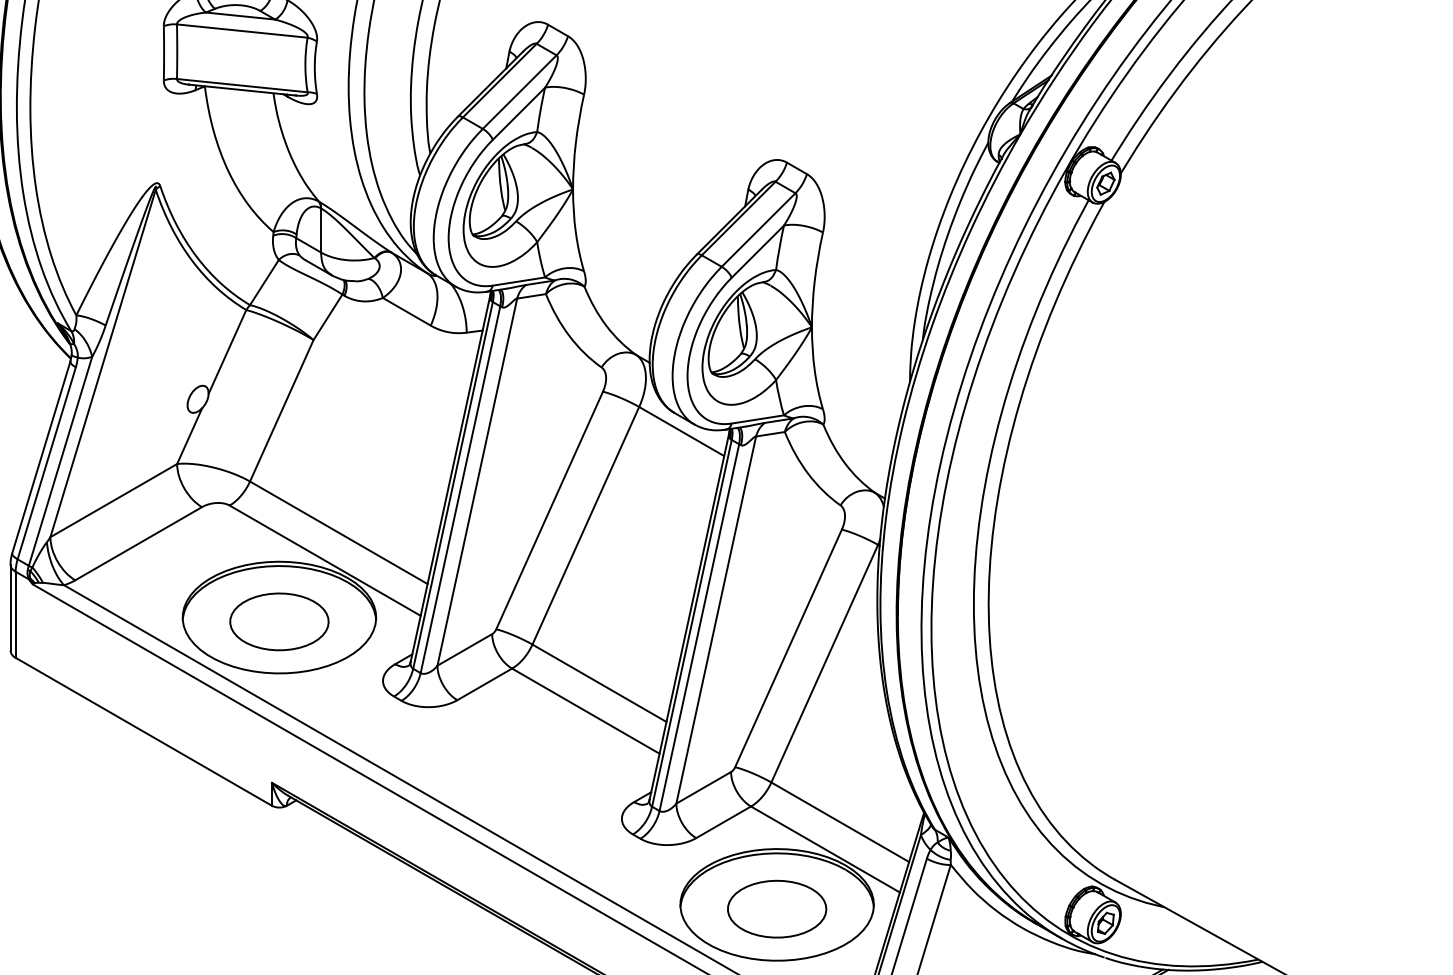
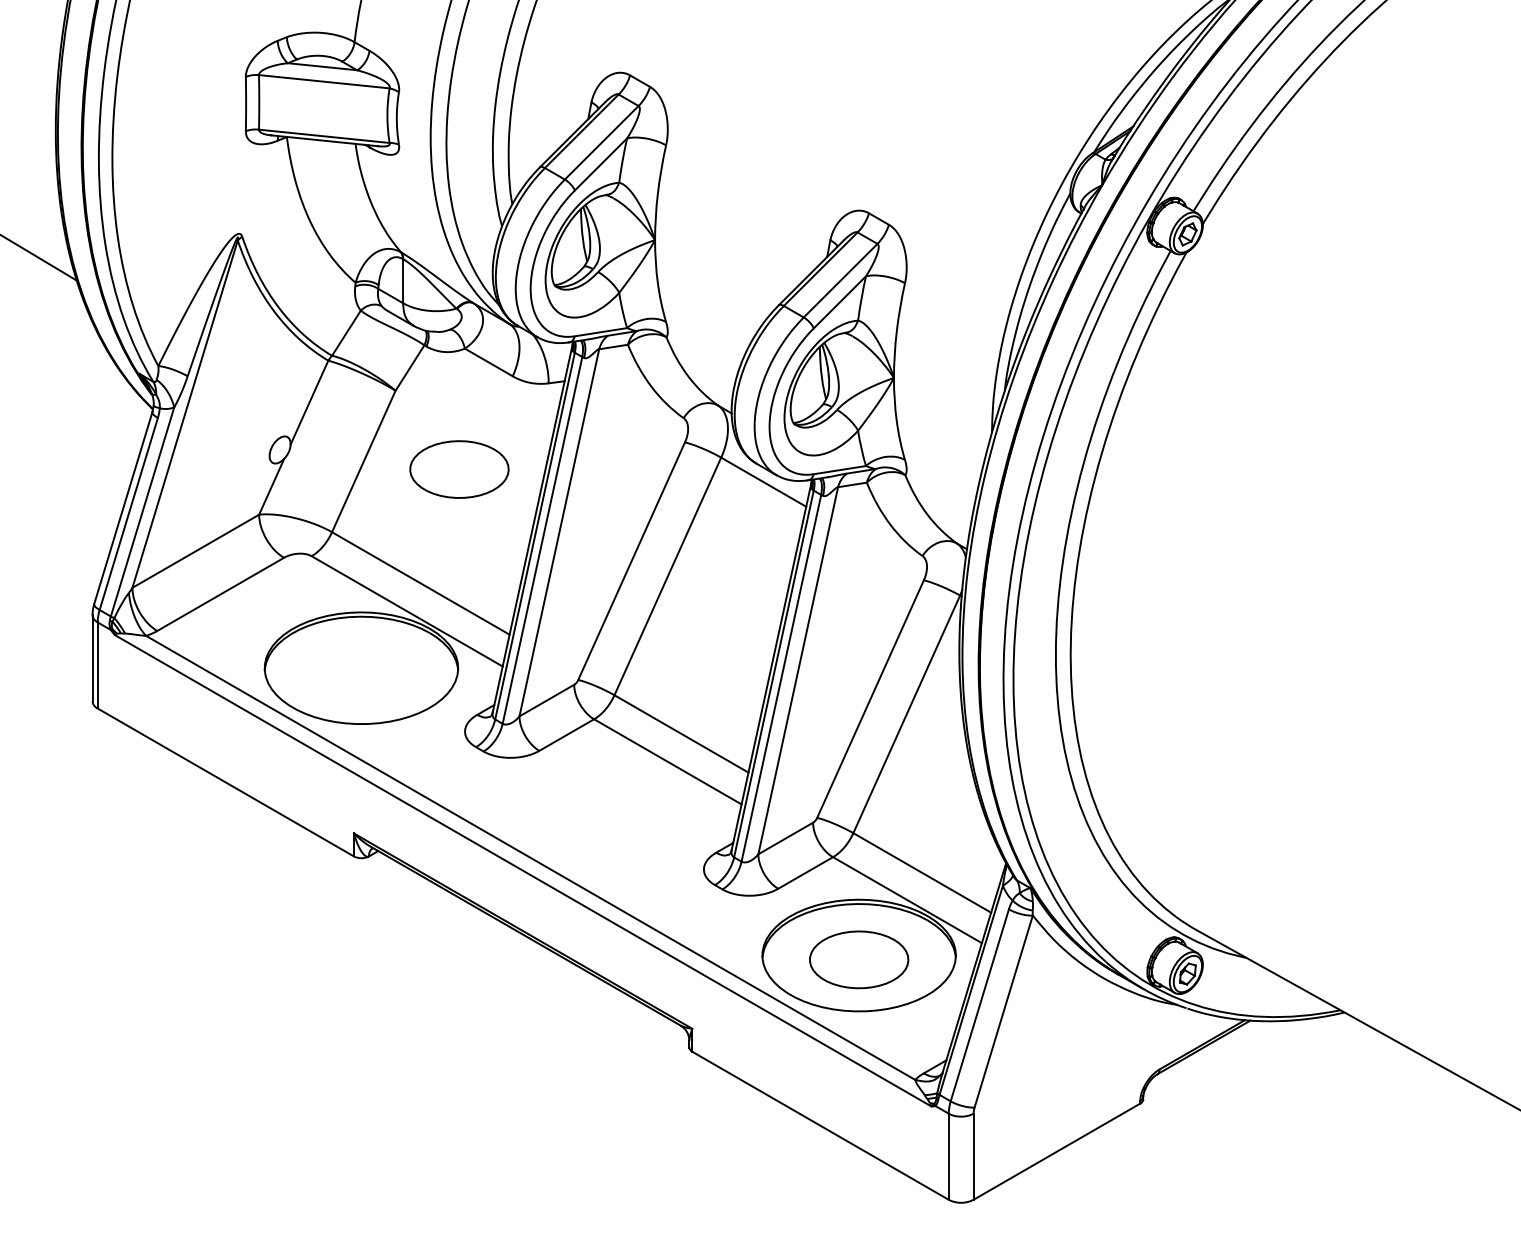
part: (279, 621) -> (459, 469), moved

